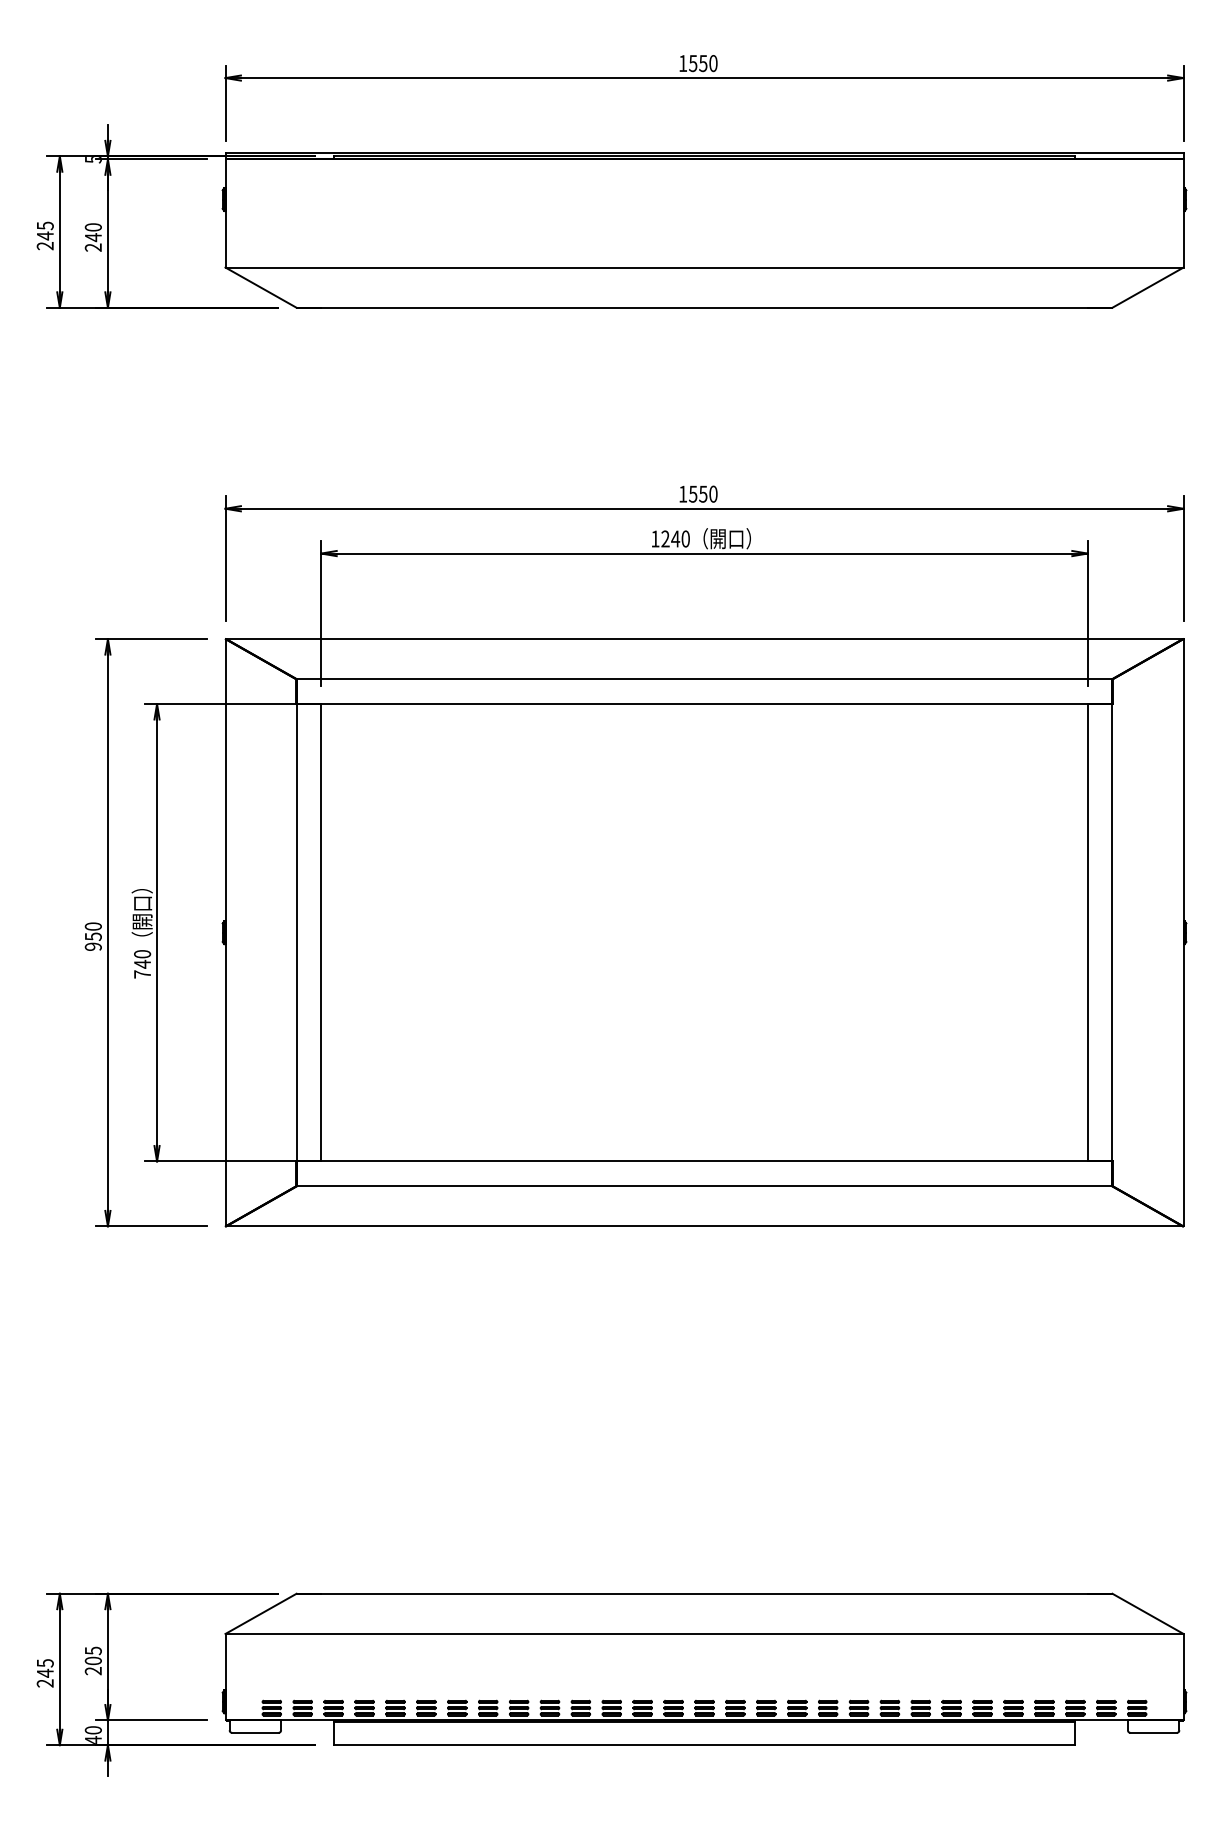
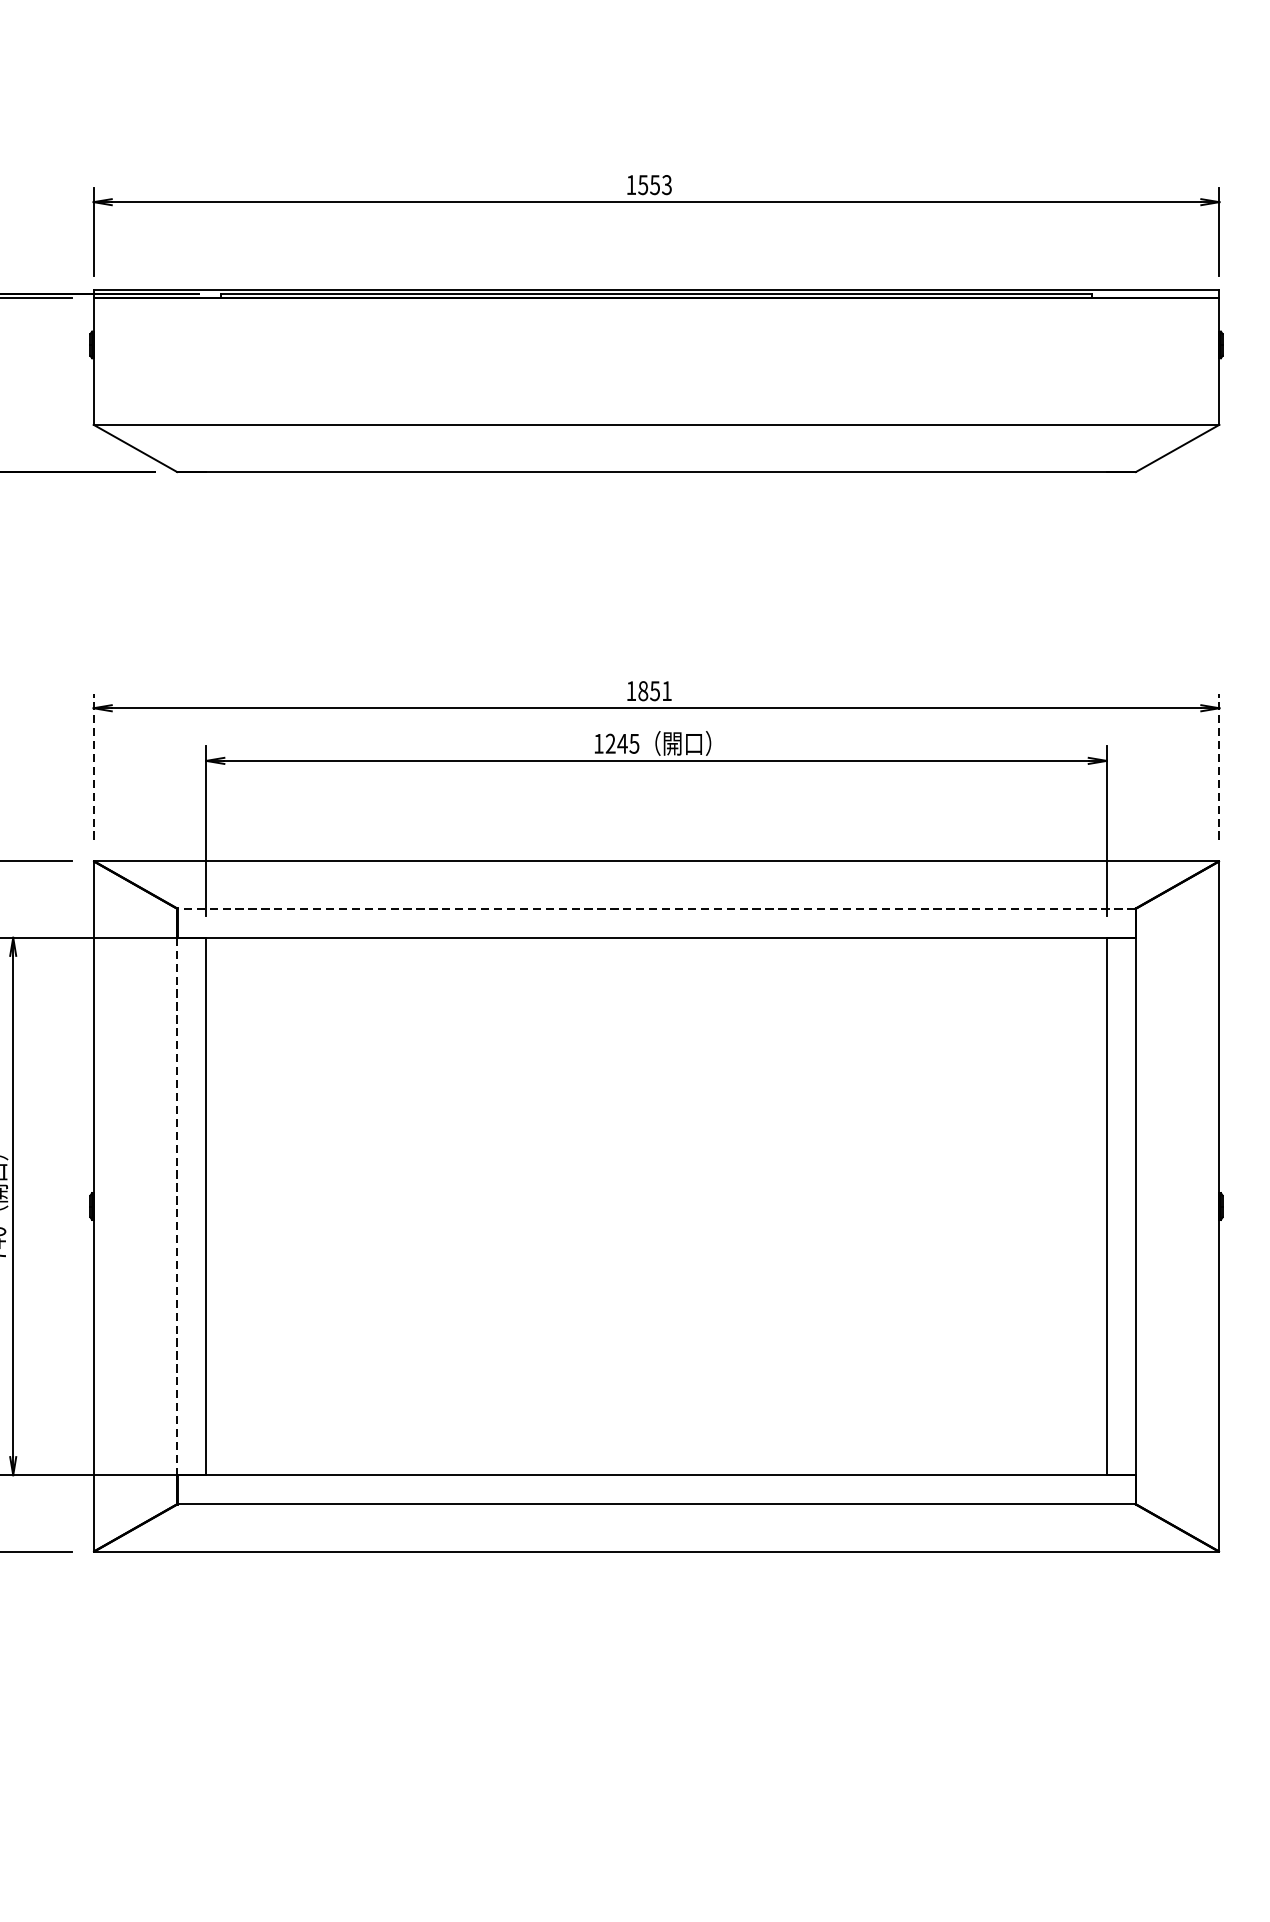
text: (713, 63) -> (667, 185), 1550 -> 1553
text: (703, 493) -> (655, 690), 1550 -> 1851
text: (685, 538) -> (634, 743), 1240 -> 1245
line: (225, 558) -> (93, 766), solid -> dashed
line: (1183, 558) -> (1219, 766), solid -> dashed
line: (704, 679) -> (656, 908), solid -> dashed
line: (296, 932) -> (177, 1206), solid -> dashed

